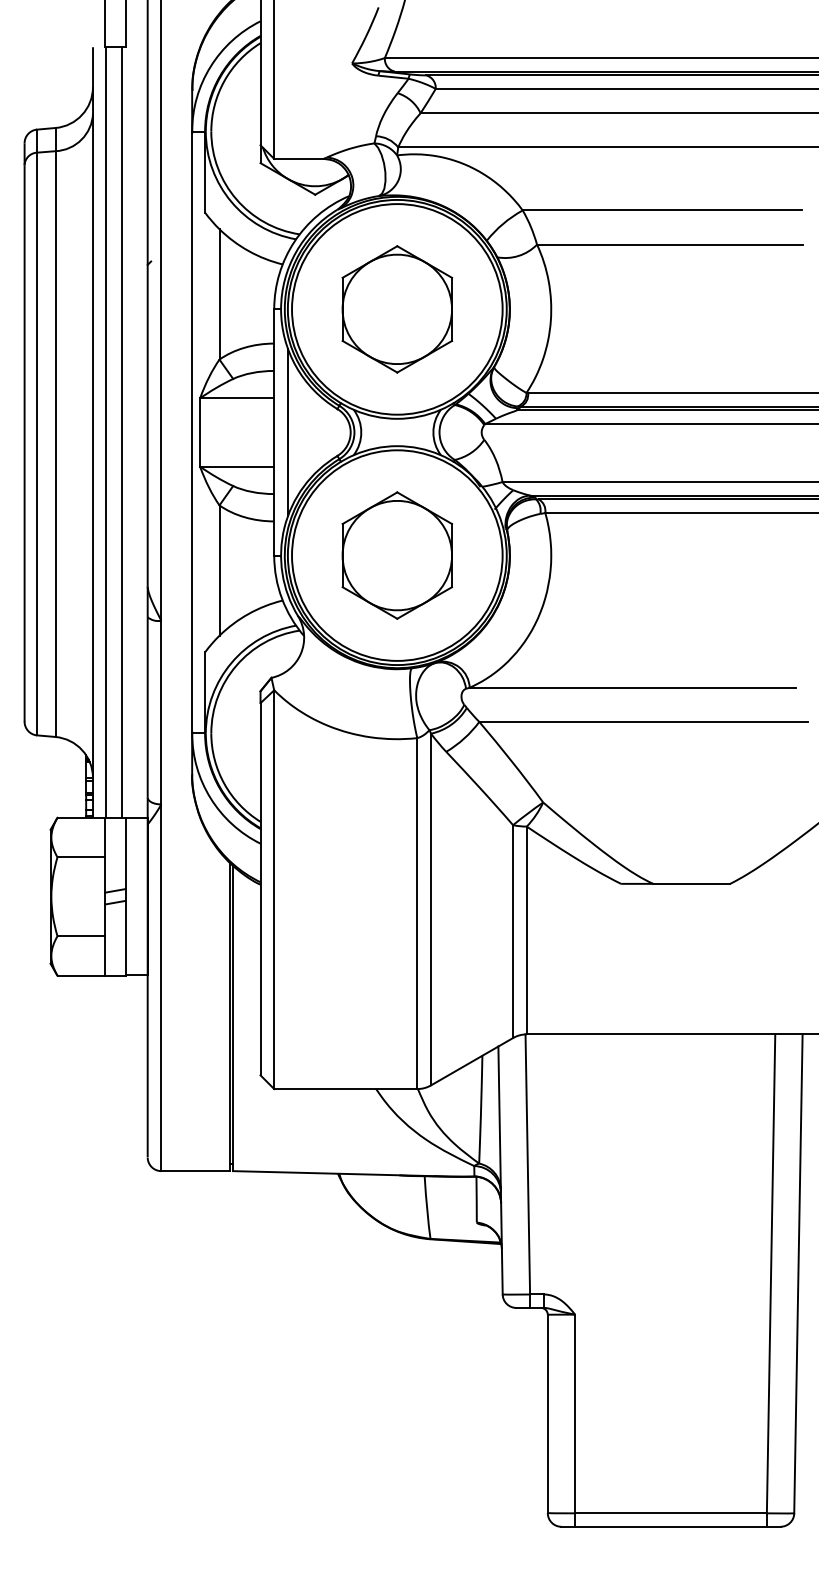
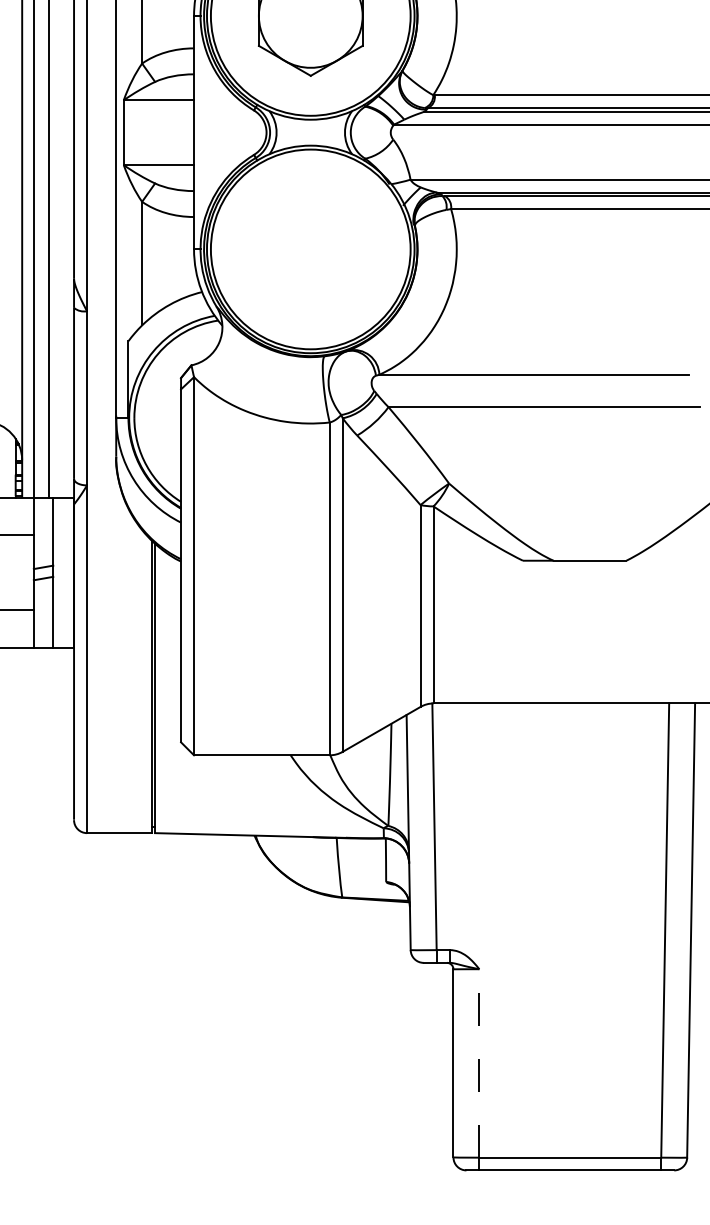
line: (287, 432) -> (206, 132), removed
part: (397, 555) -> (310, 249), removed
line: (575, 1413) -> (479, 1062), solid -> dashed

